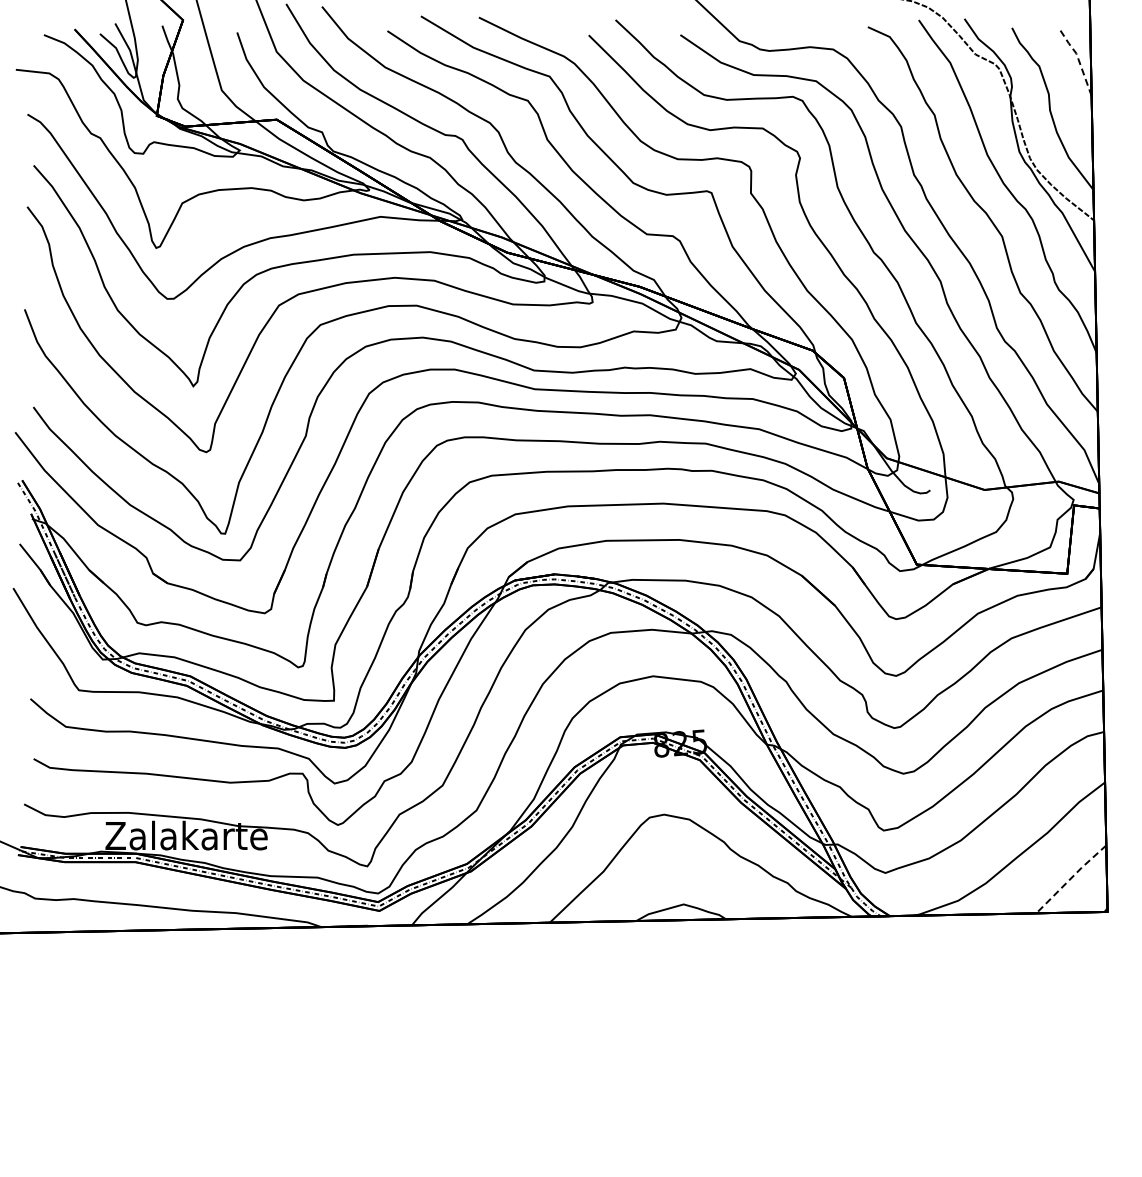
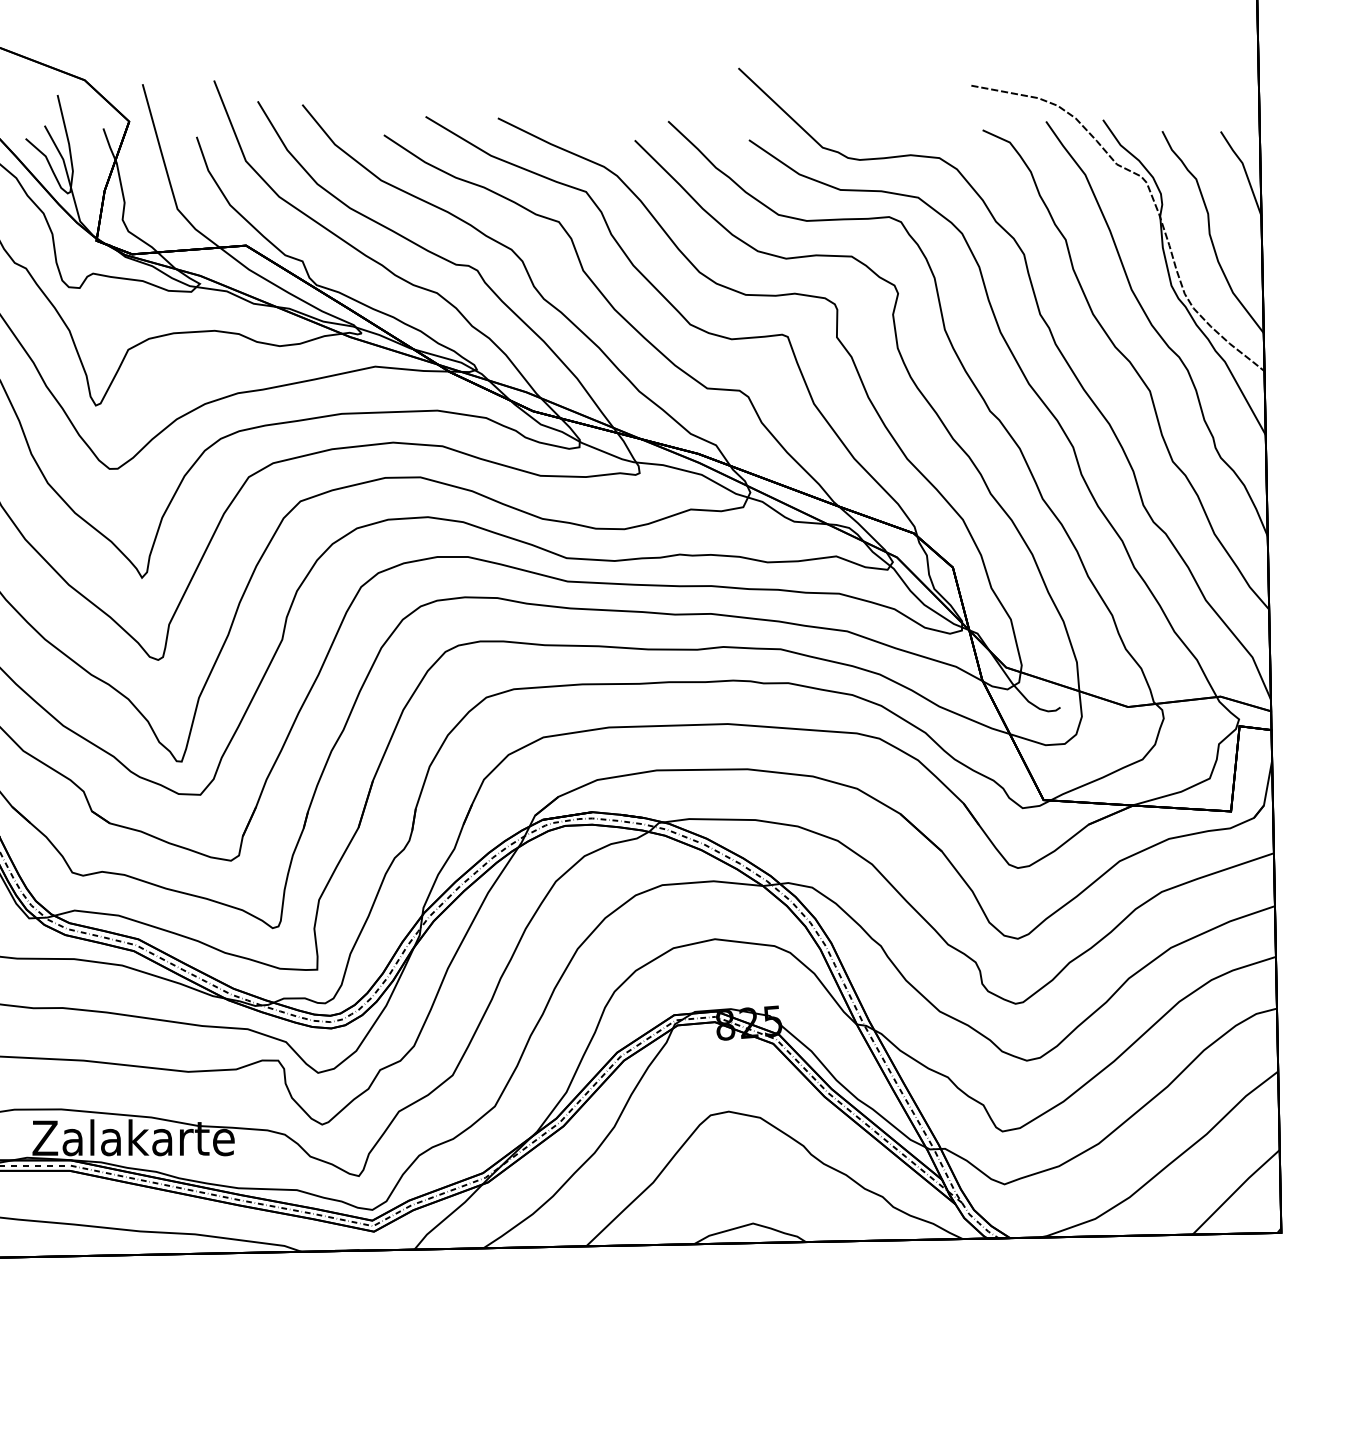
line: (1078, 59) -> (1245, 170), dashed -> solid
line: (1071, 878) -> (1236, 1191), dashed -> solid

